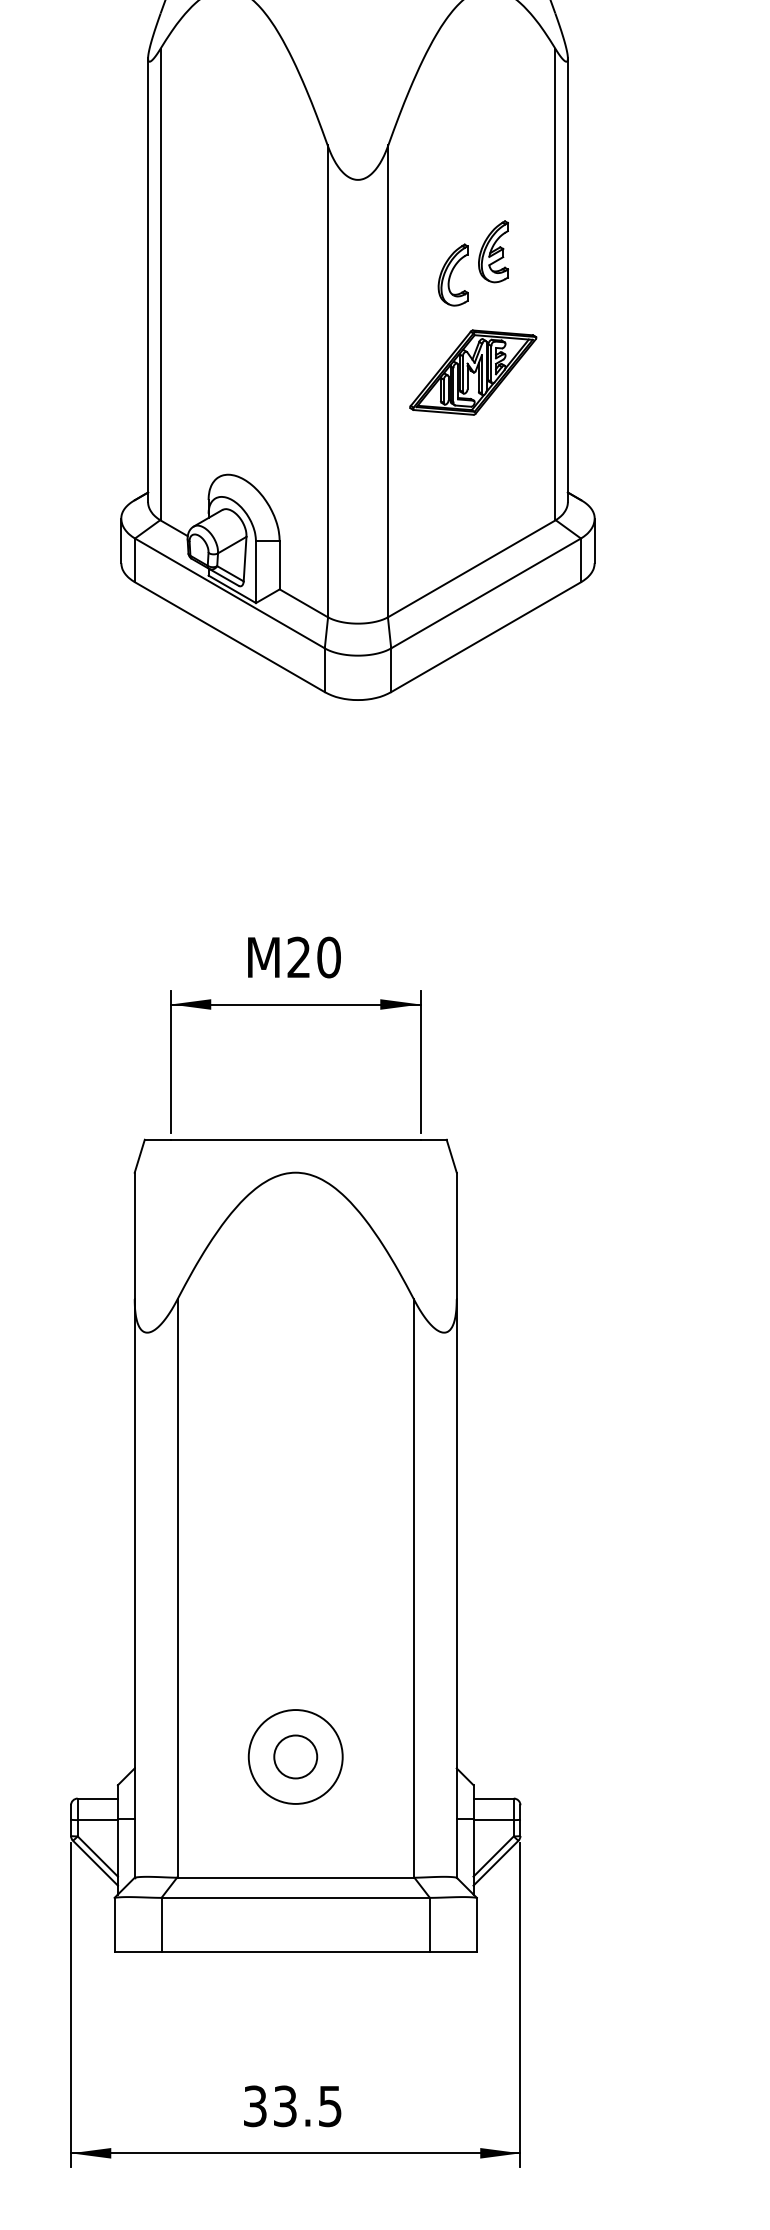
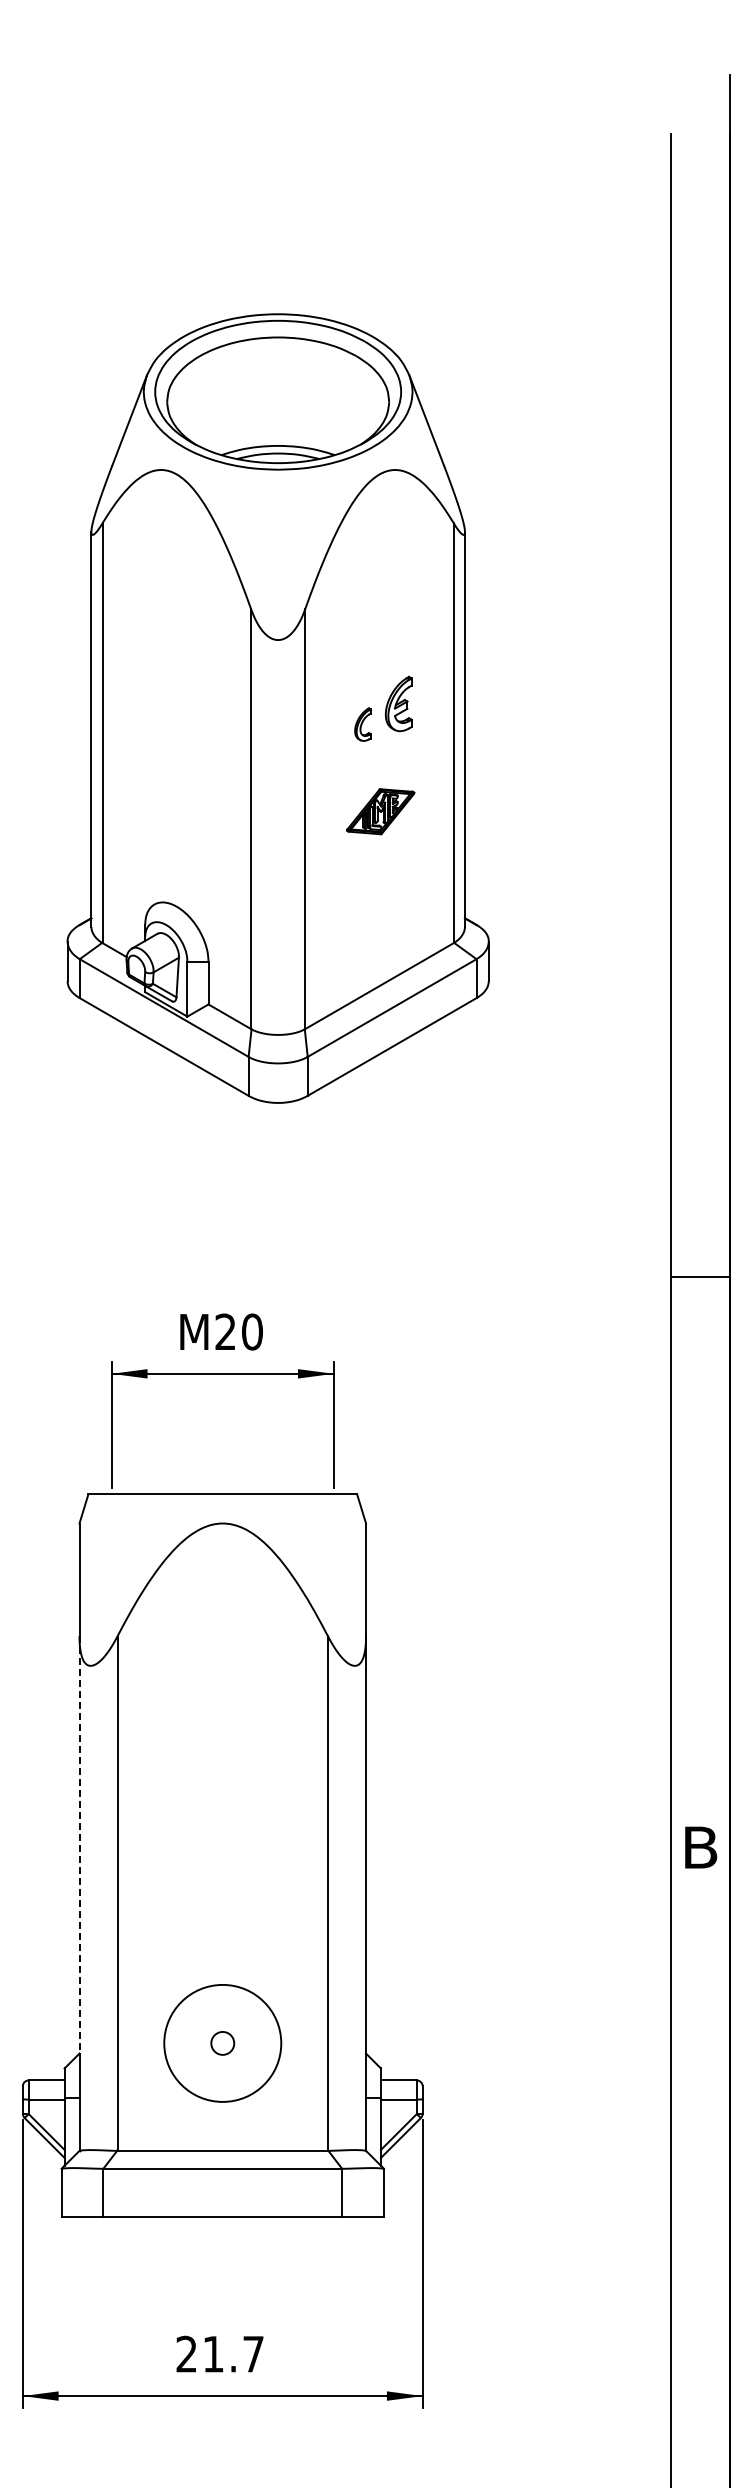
part: (452, 274) -> (362, 724), size x0.6
part: (472, 372) -> (380, 811), size x0.6
line: (134, 1533) -> (79, 1844), solid -> dashed
circle: (295, 1757) -> (222, 2043), size x0.6
circle: (295, 1757) -> (222, 2043), size x1.4
text: (292, 2105) -> (219, 2353), 33.5 -> 21.7

